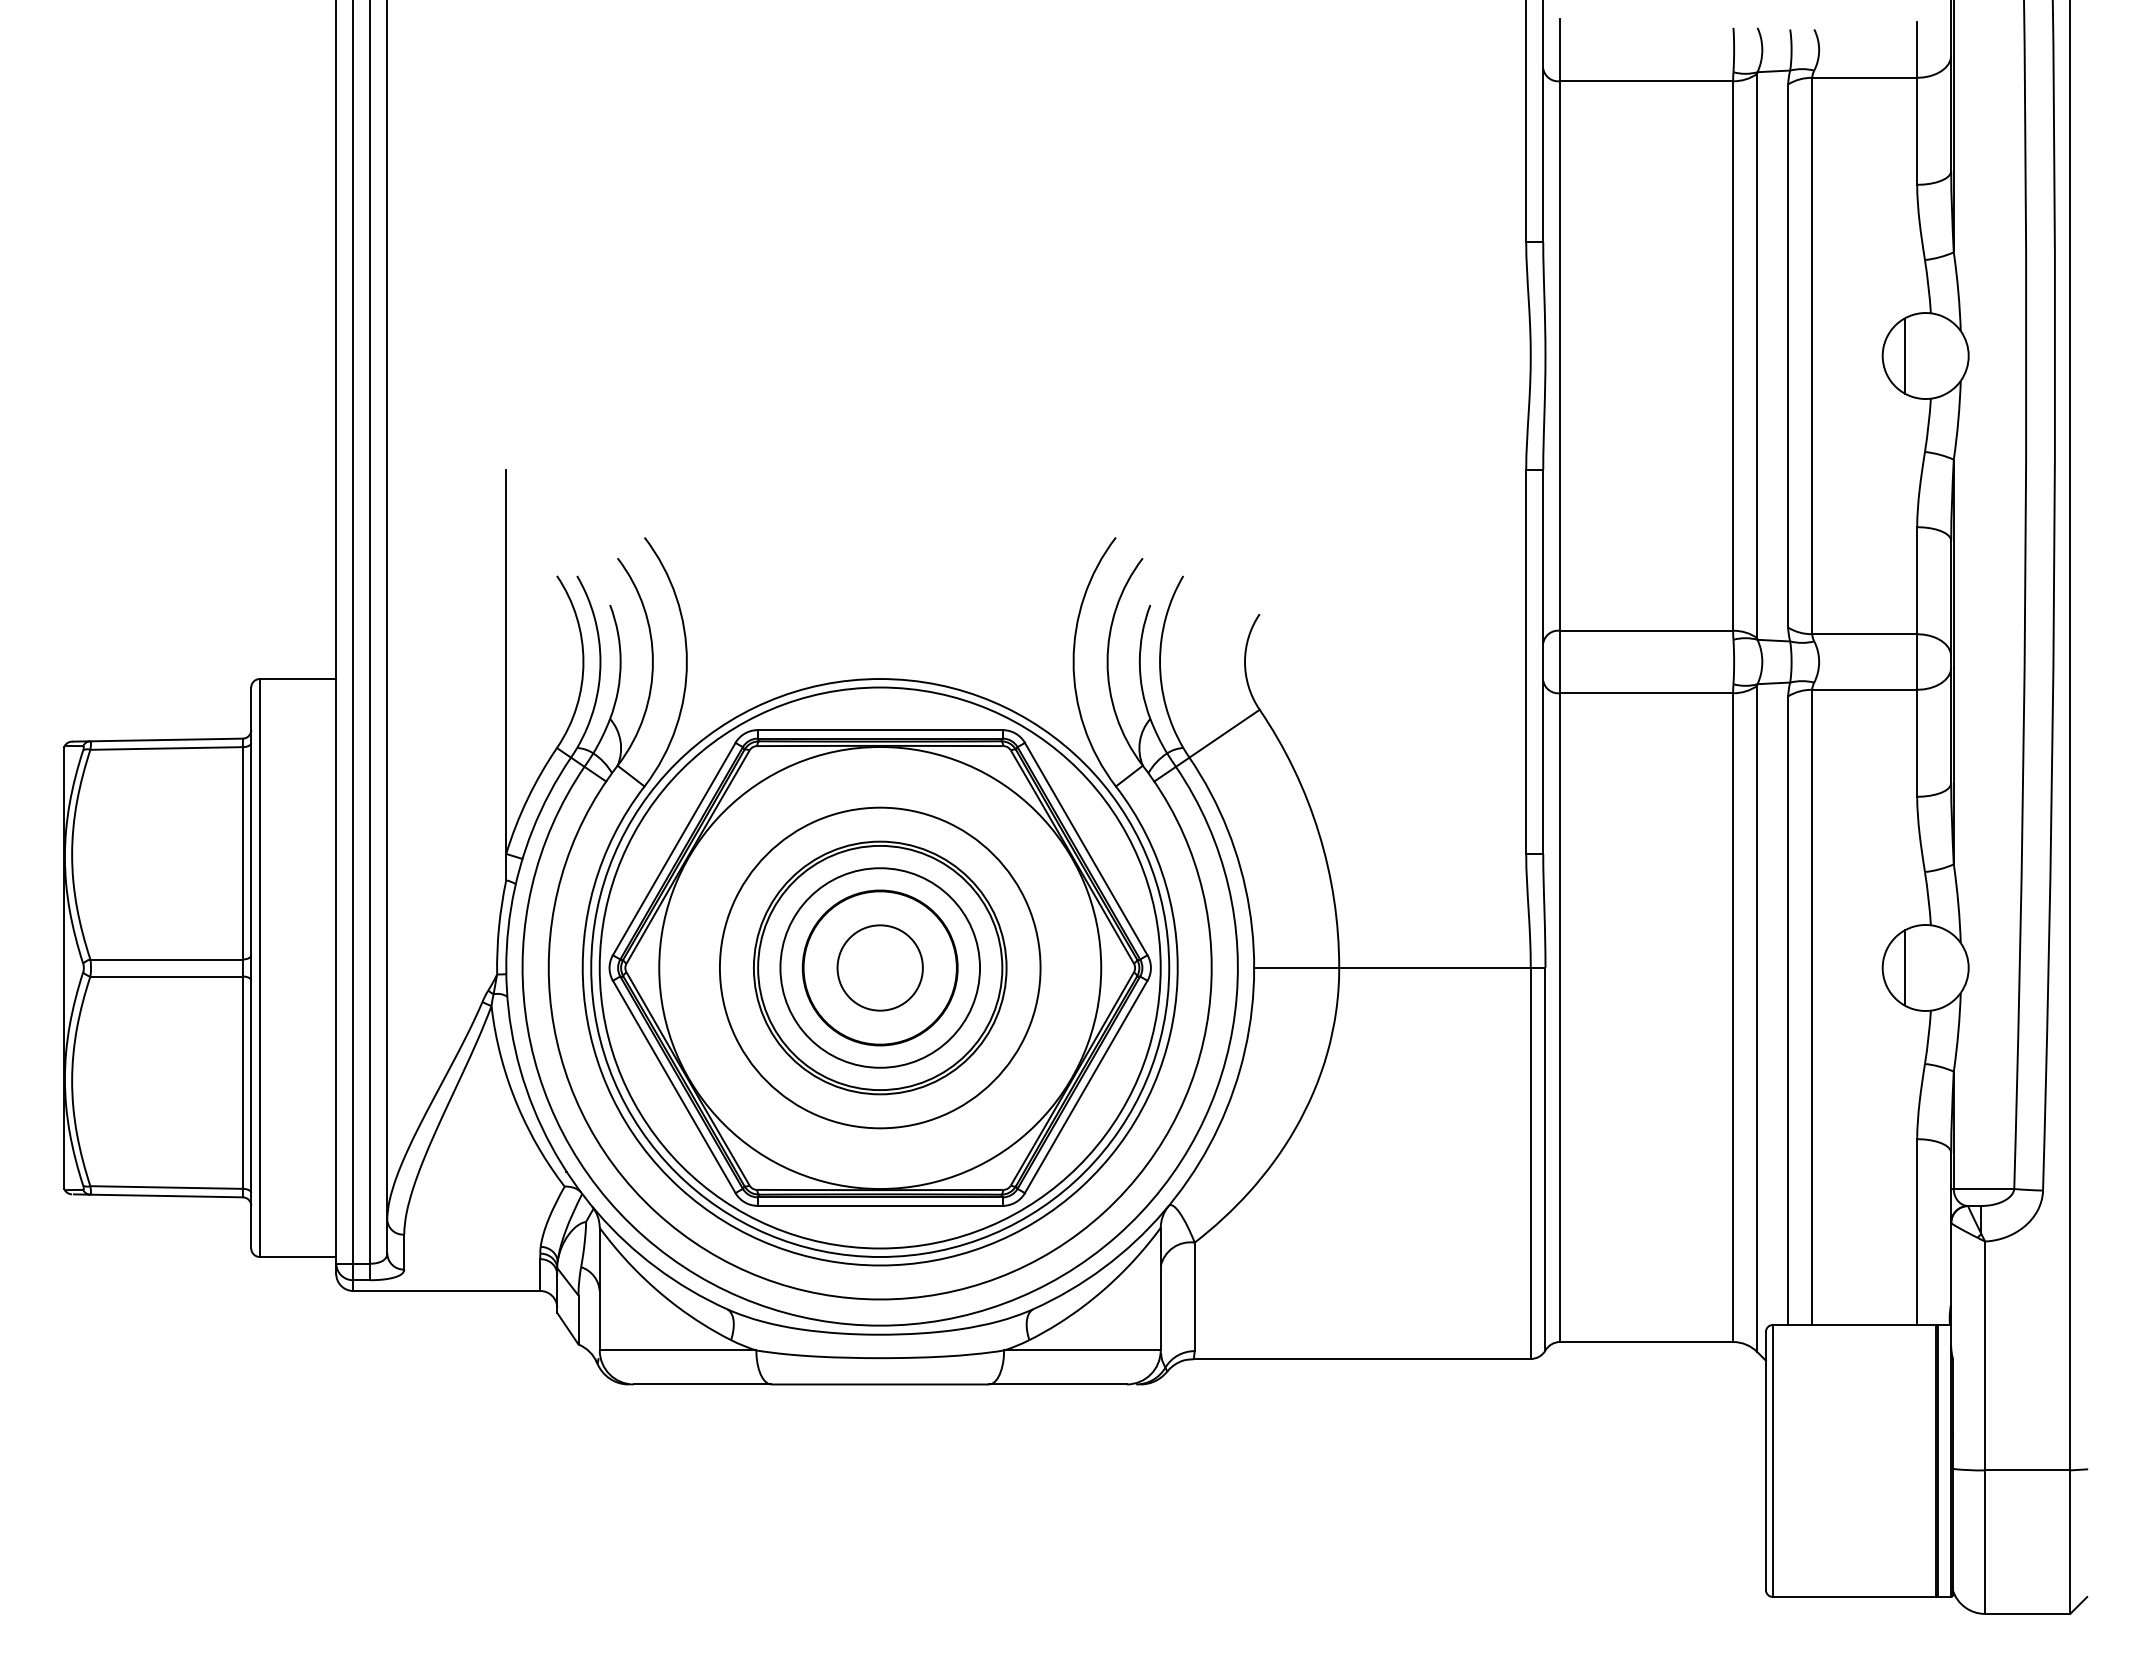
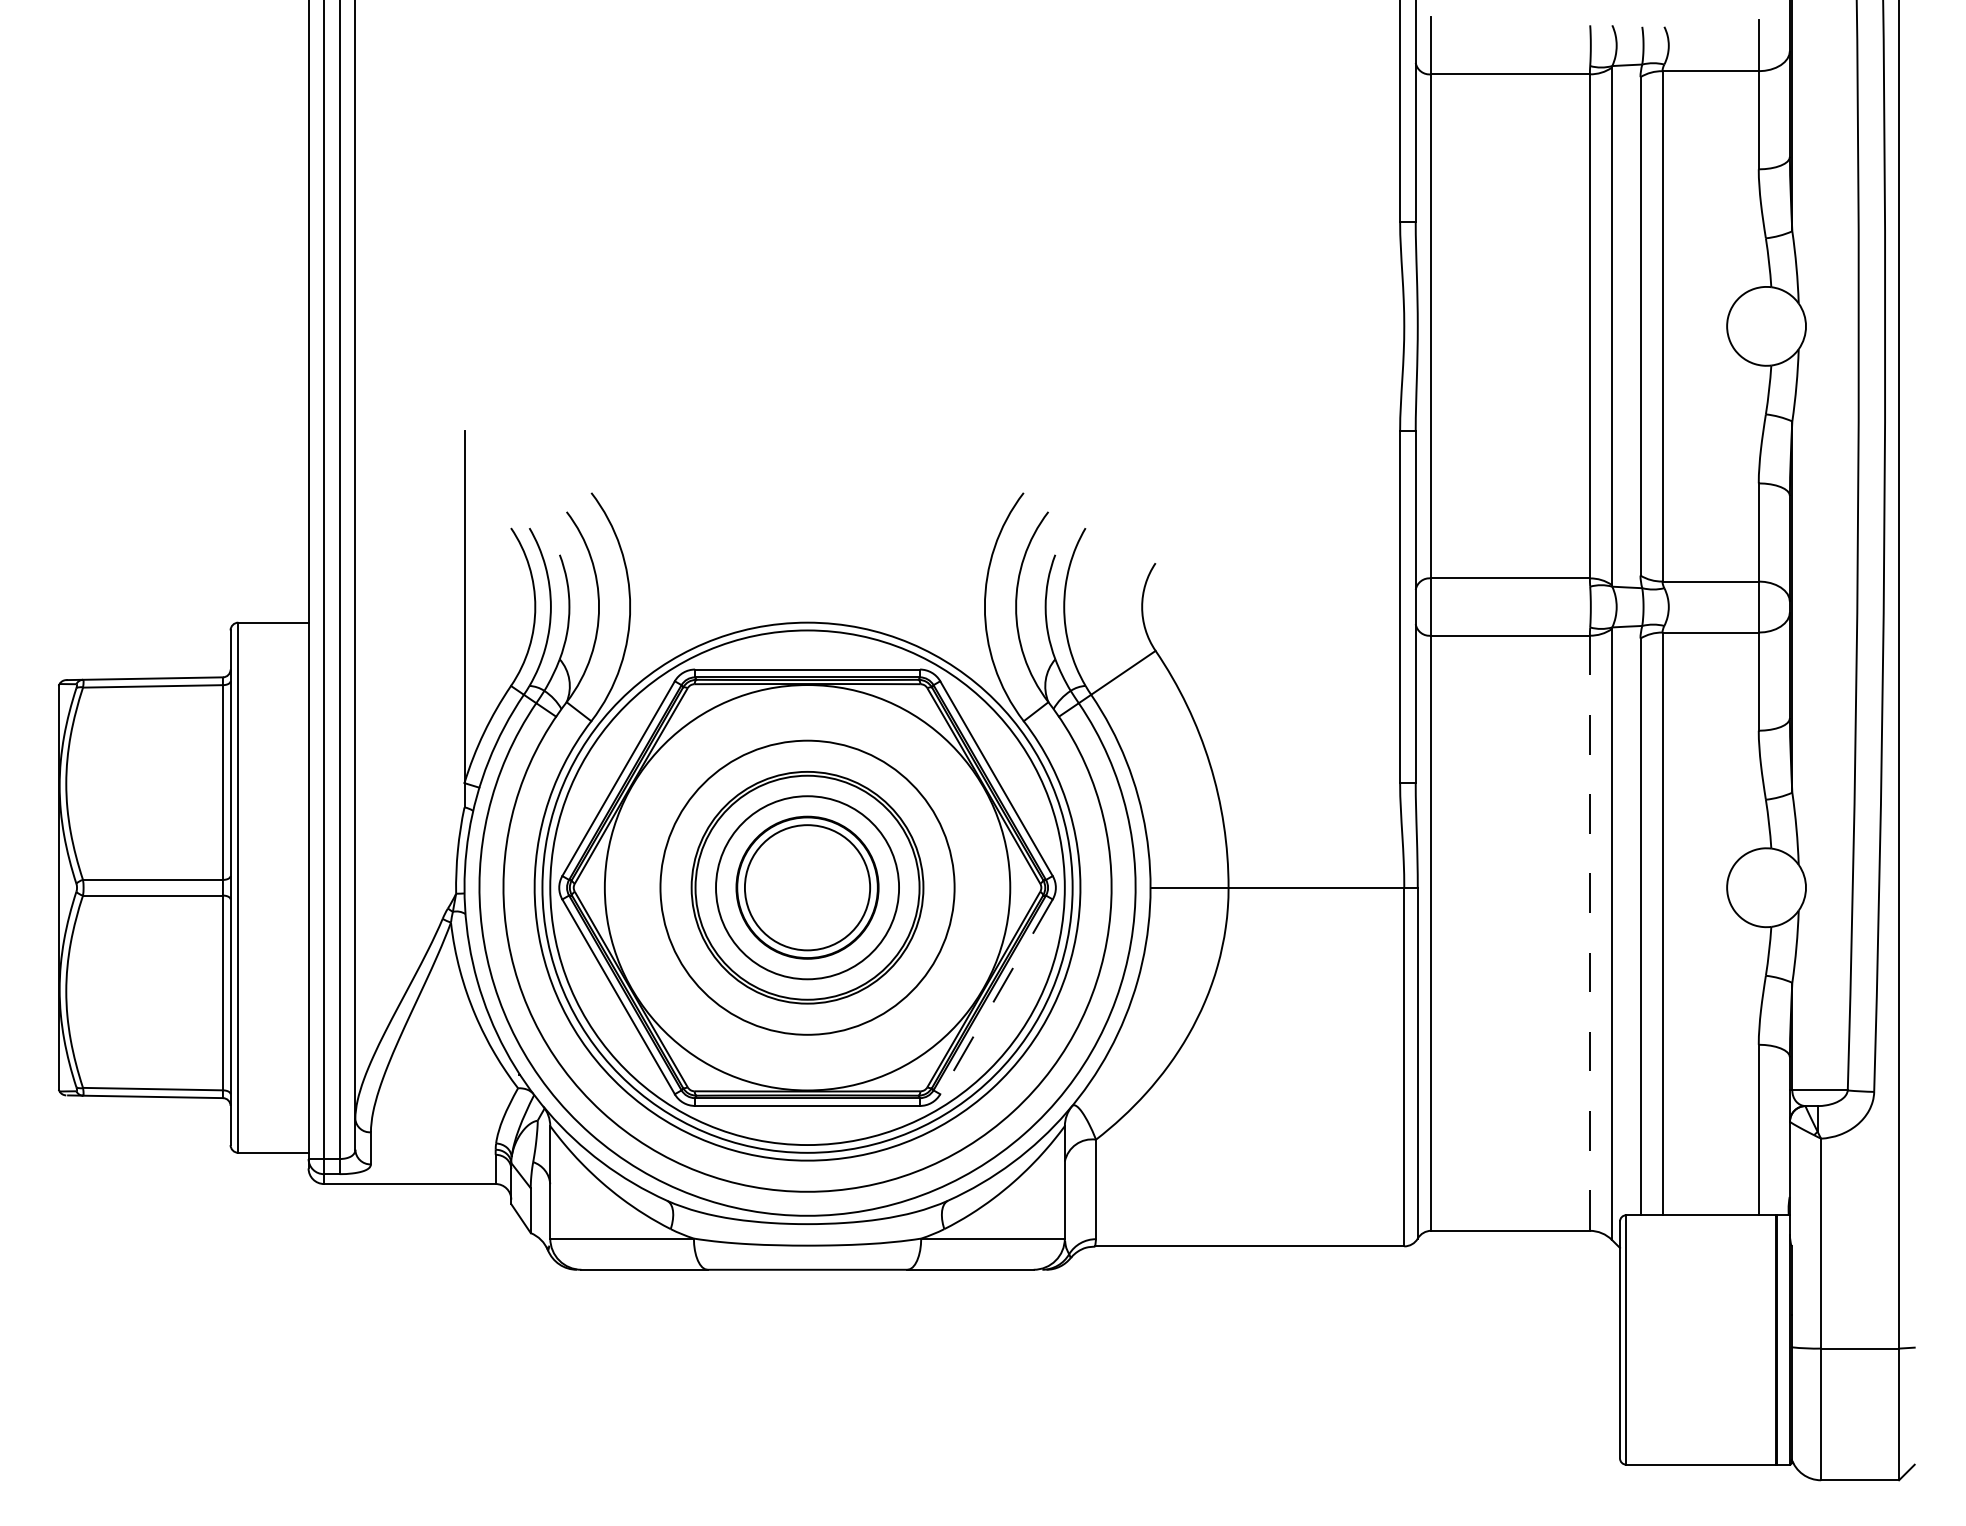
line: (1905, 355) -> (1748, 325), removed
circle: (879, 967) -> (806, 887), size x1.6
line: (1905, 967) -> (1748, 887), removed
line: (1733, 1018) -> (1590, 934), solid -> dashed
line: (1086, 1086) -> (996, 996), solid -> dashed

